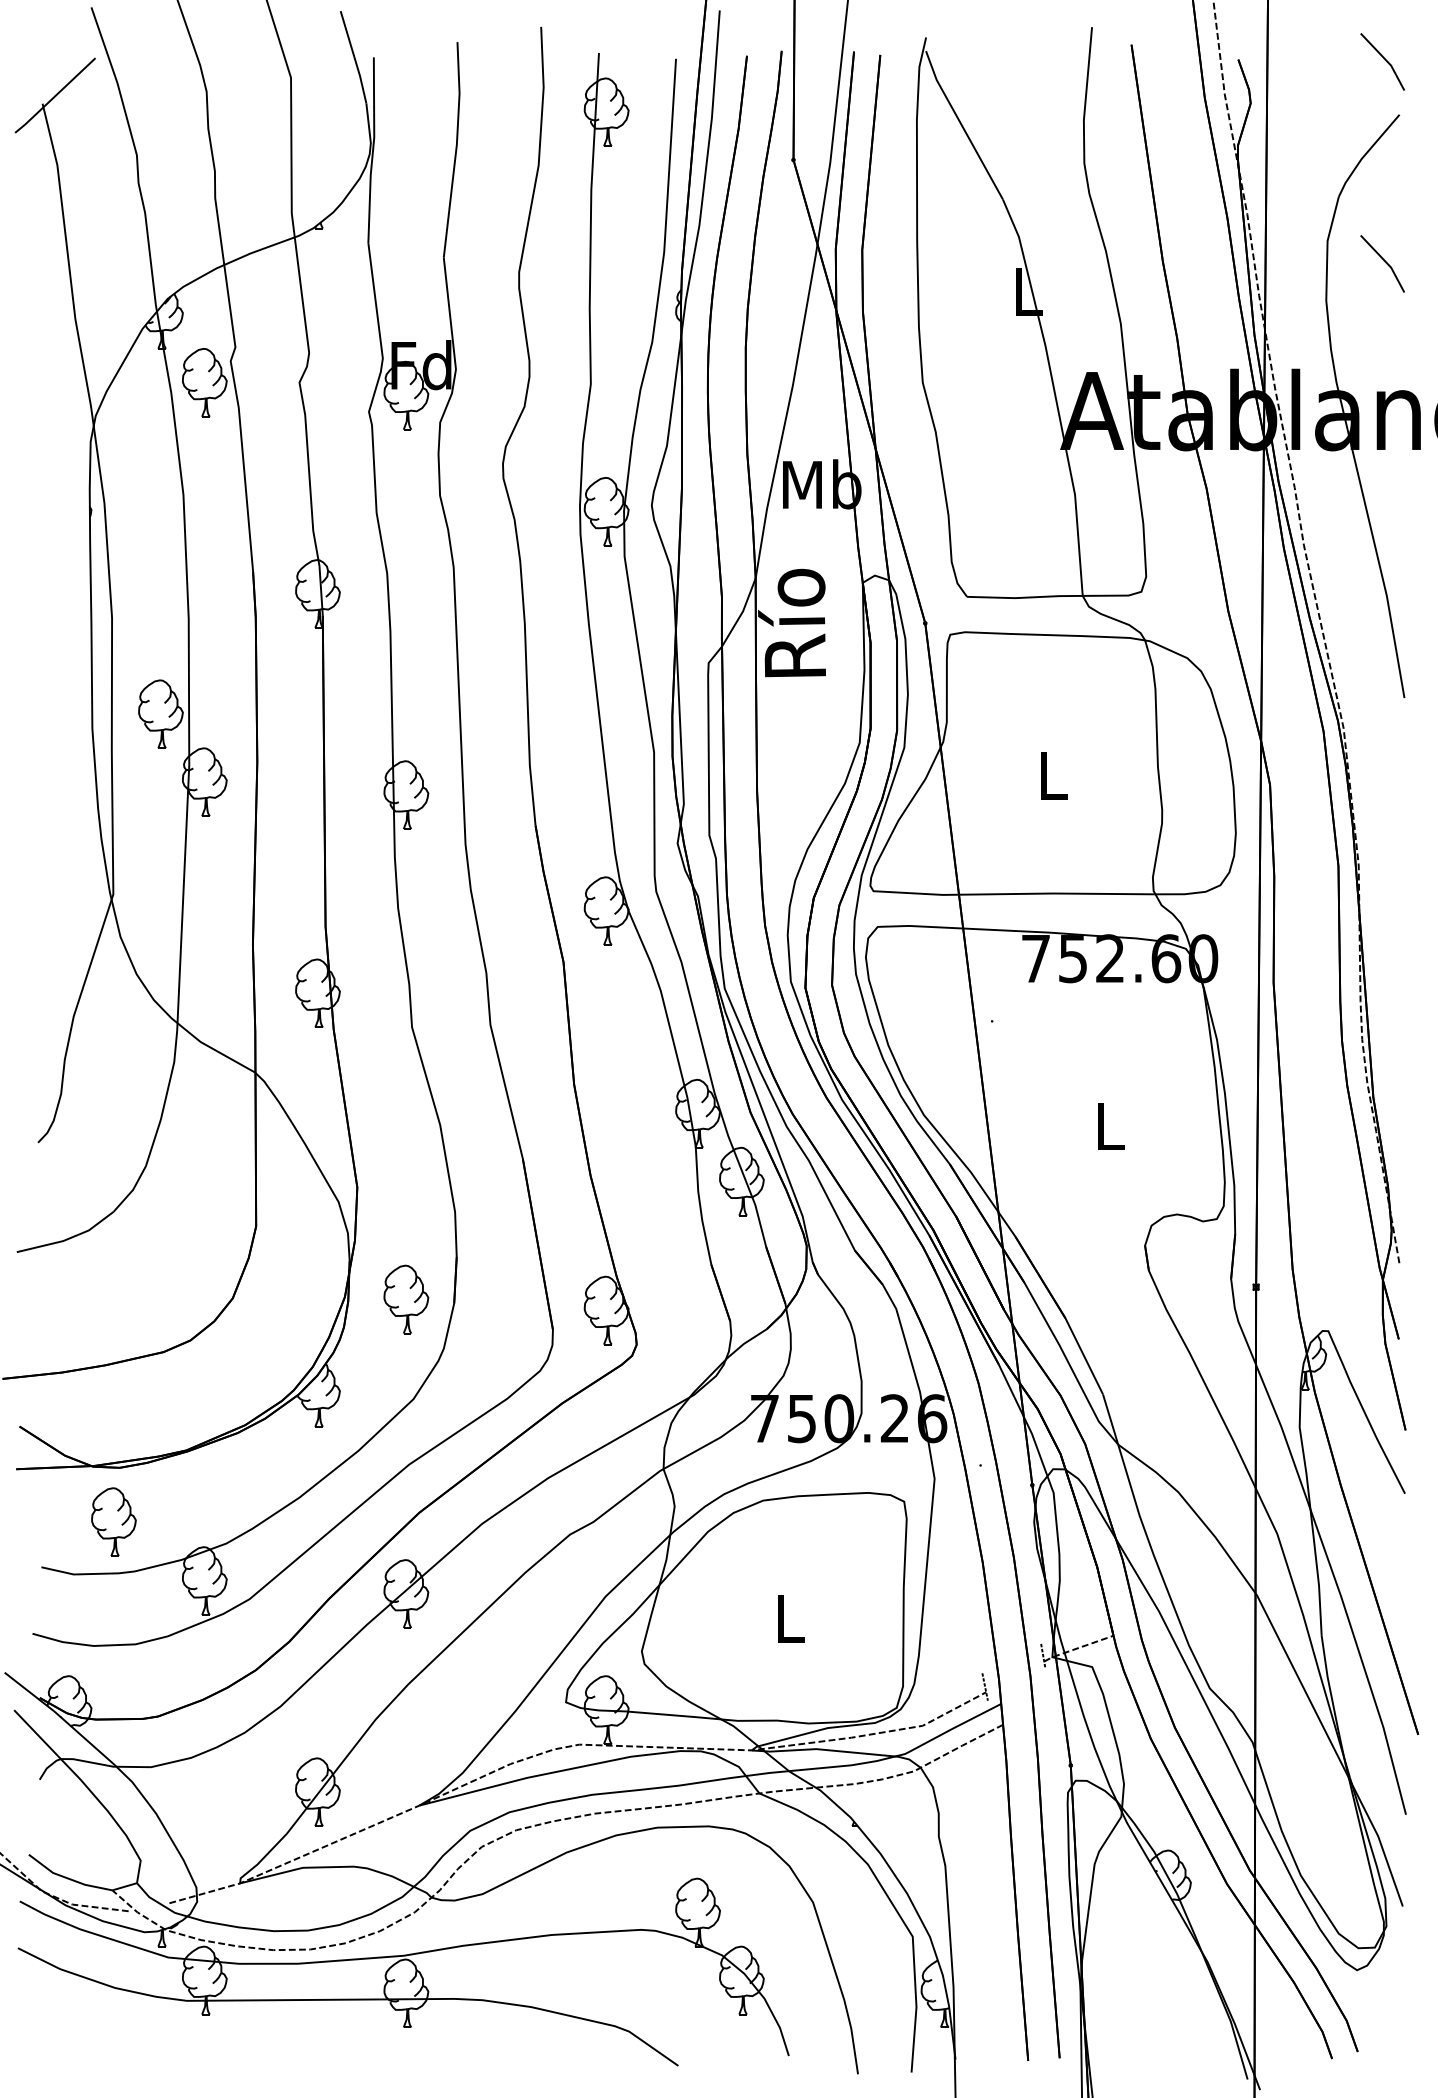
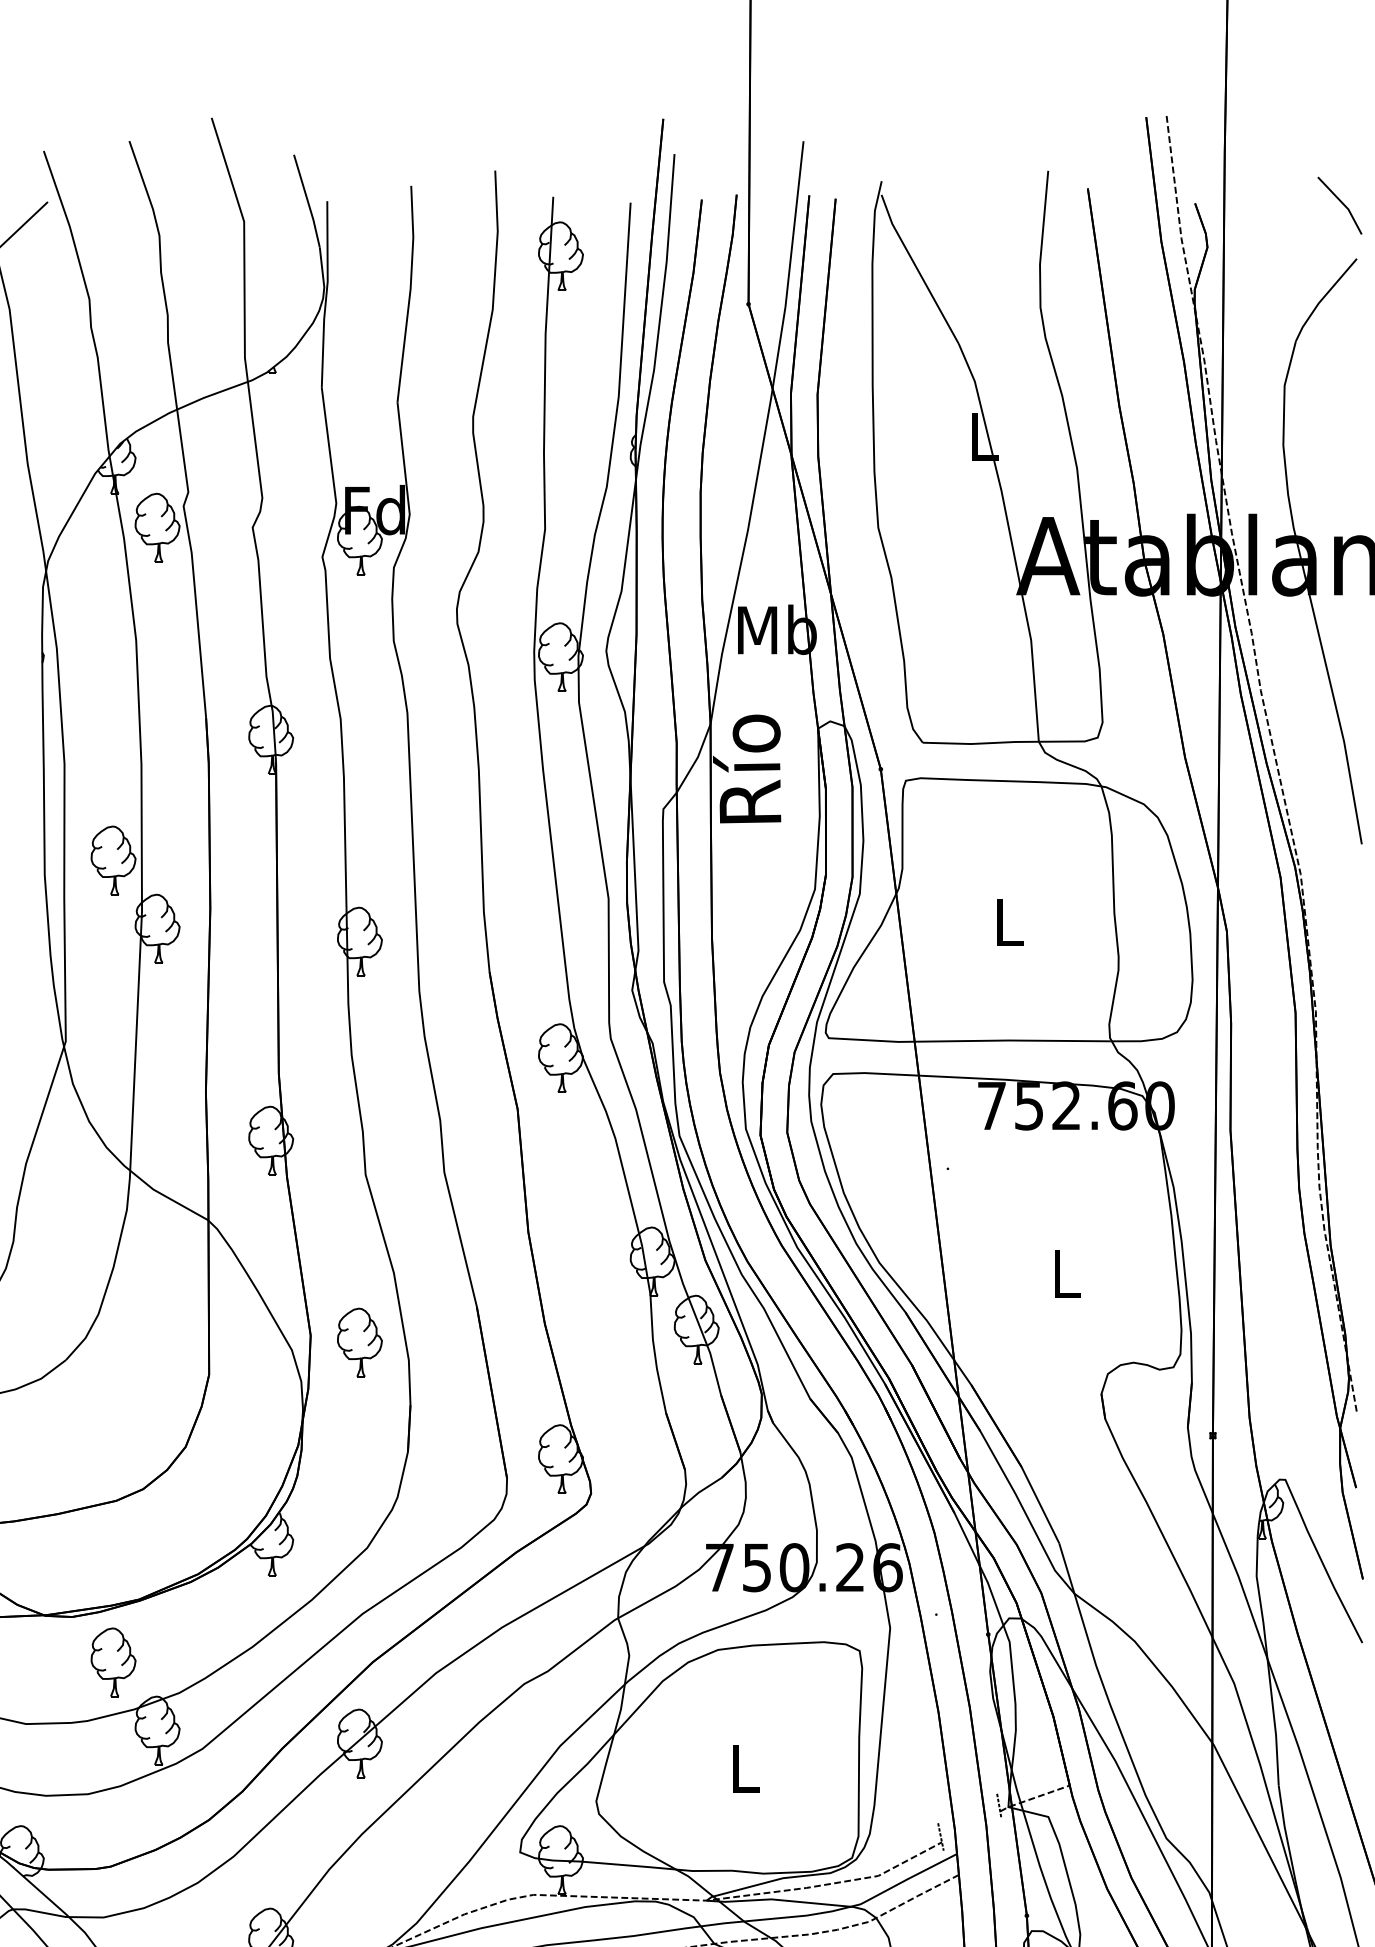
line: (1384, 261) -> (1341, 406), removed
part: (406, 1299) -> (360, 1342), moved
part: (113, 1521) -> (113, 1661), moved

